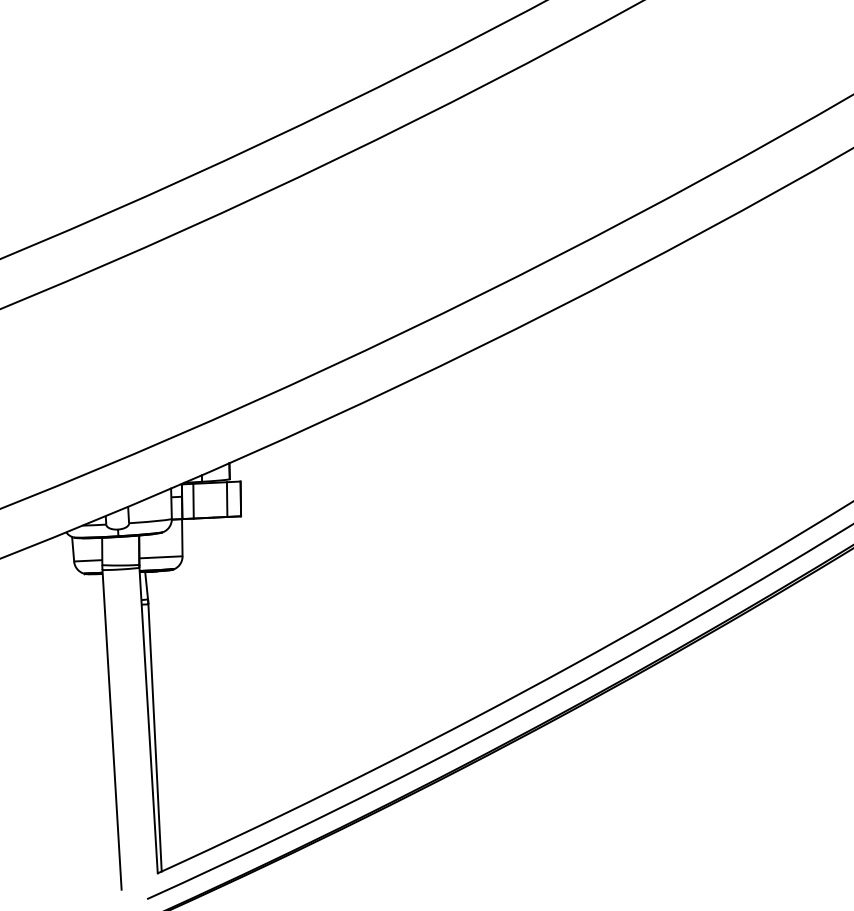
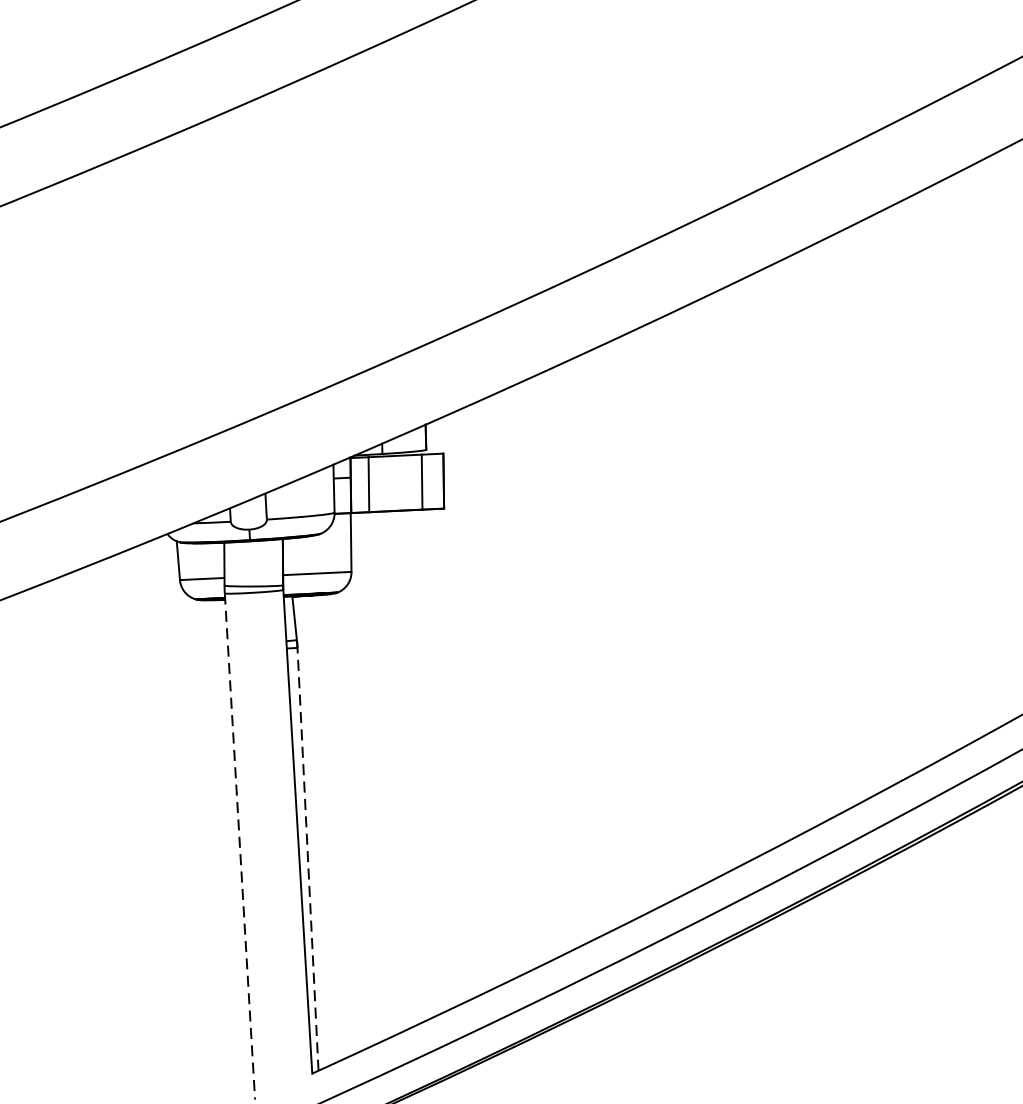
line: (112, 730) -> (240, 847), solid -> dashed
line: (155, 737) -> (308, 858), solid -> dashed

